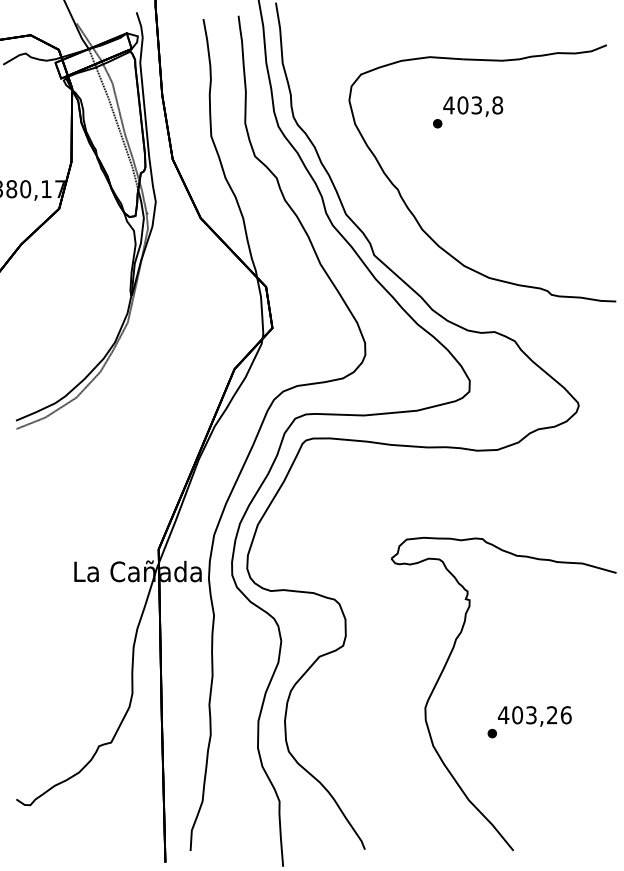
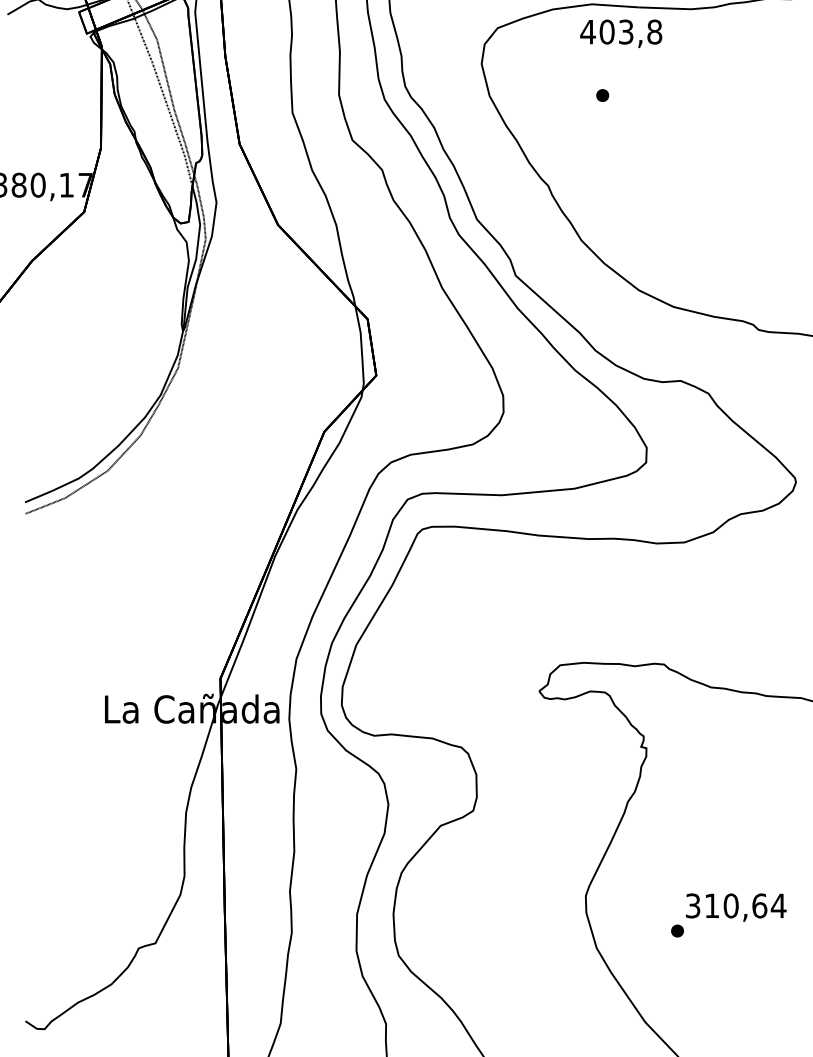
text: (473, 106) -> (621, 33), moved
text: (534, 715) -> (735, 906), 403,26 -> 310,64

